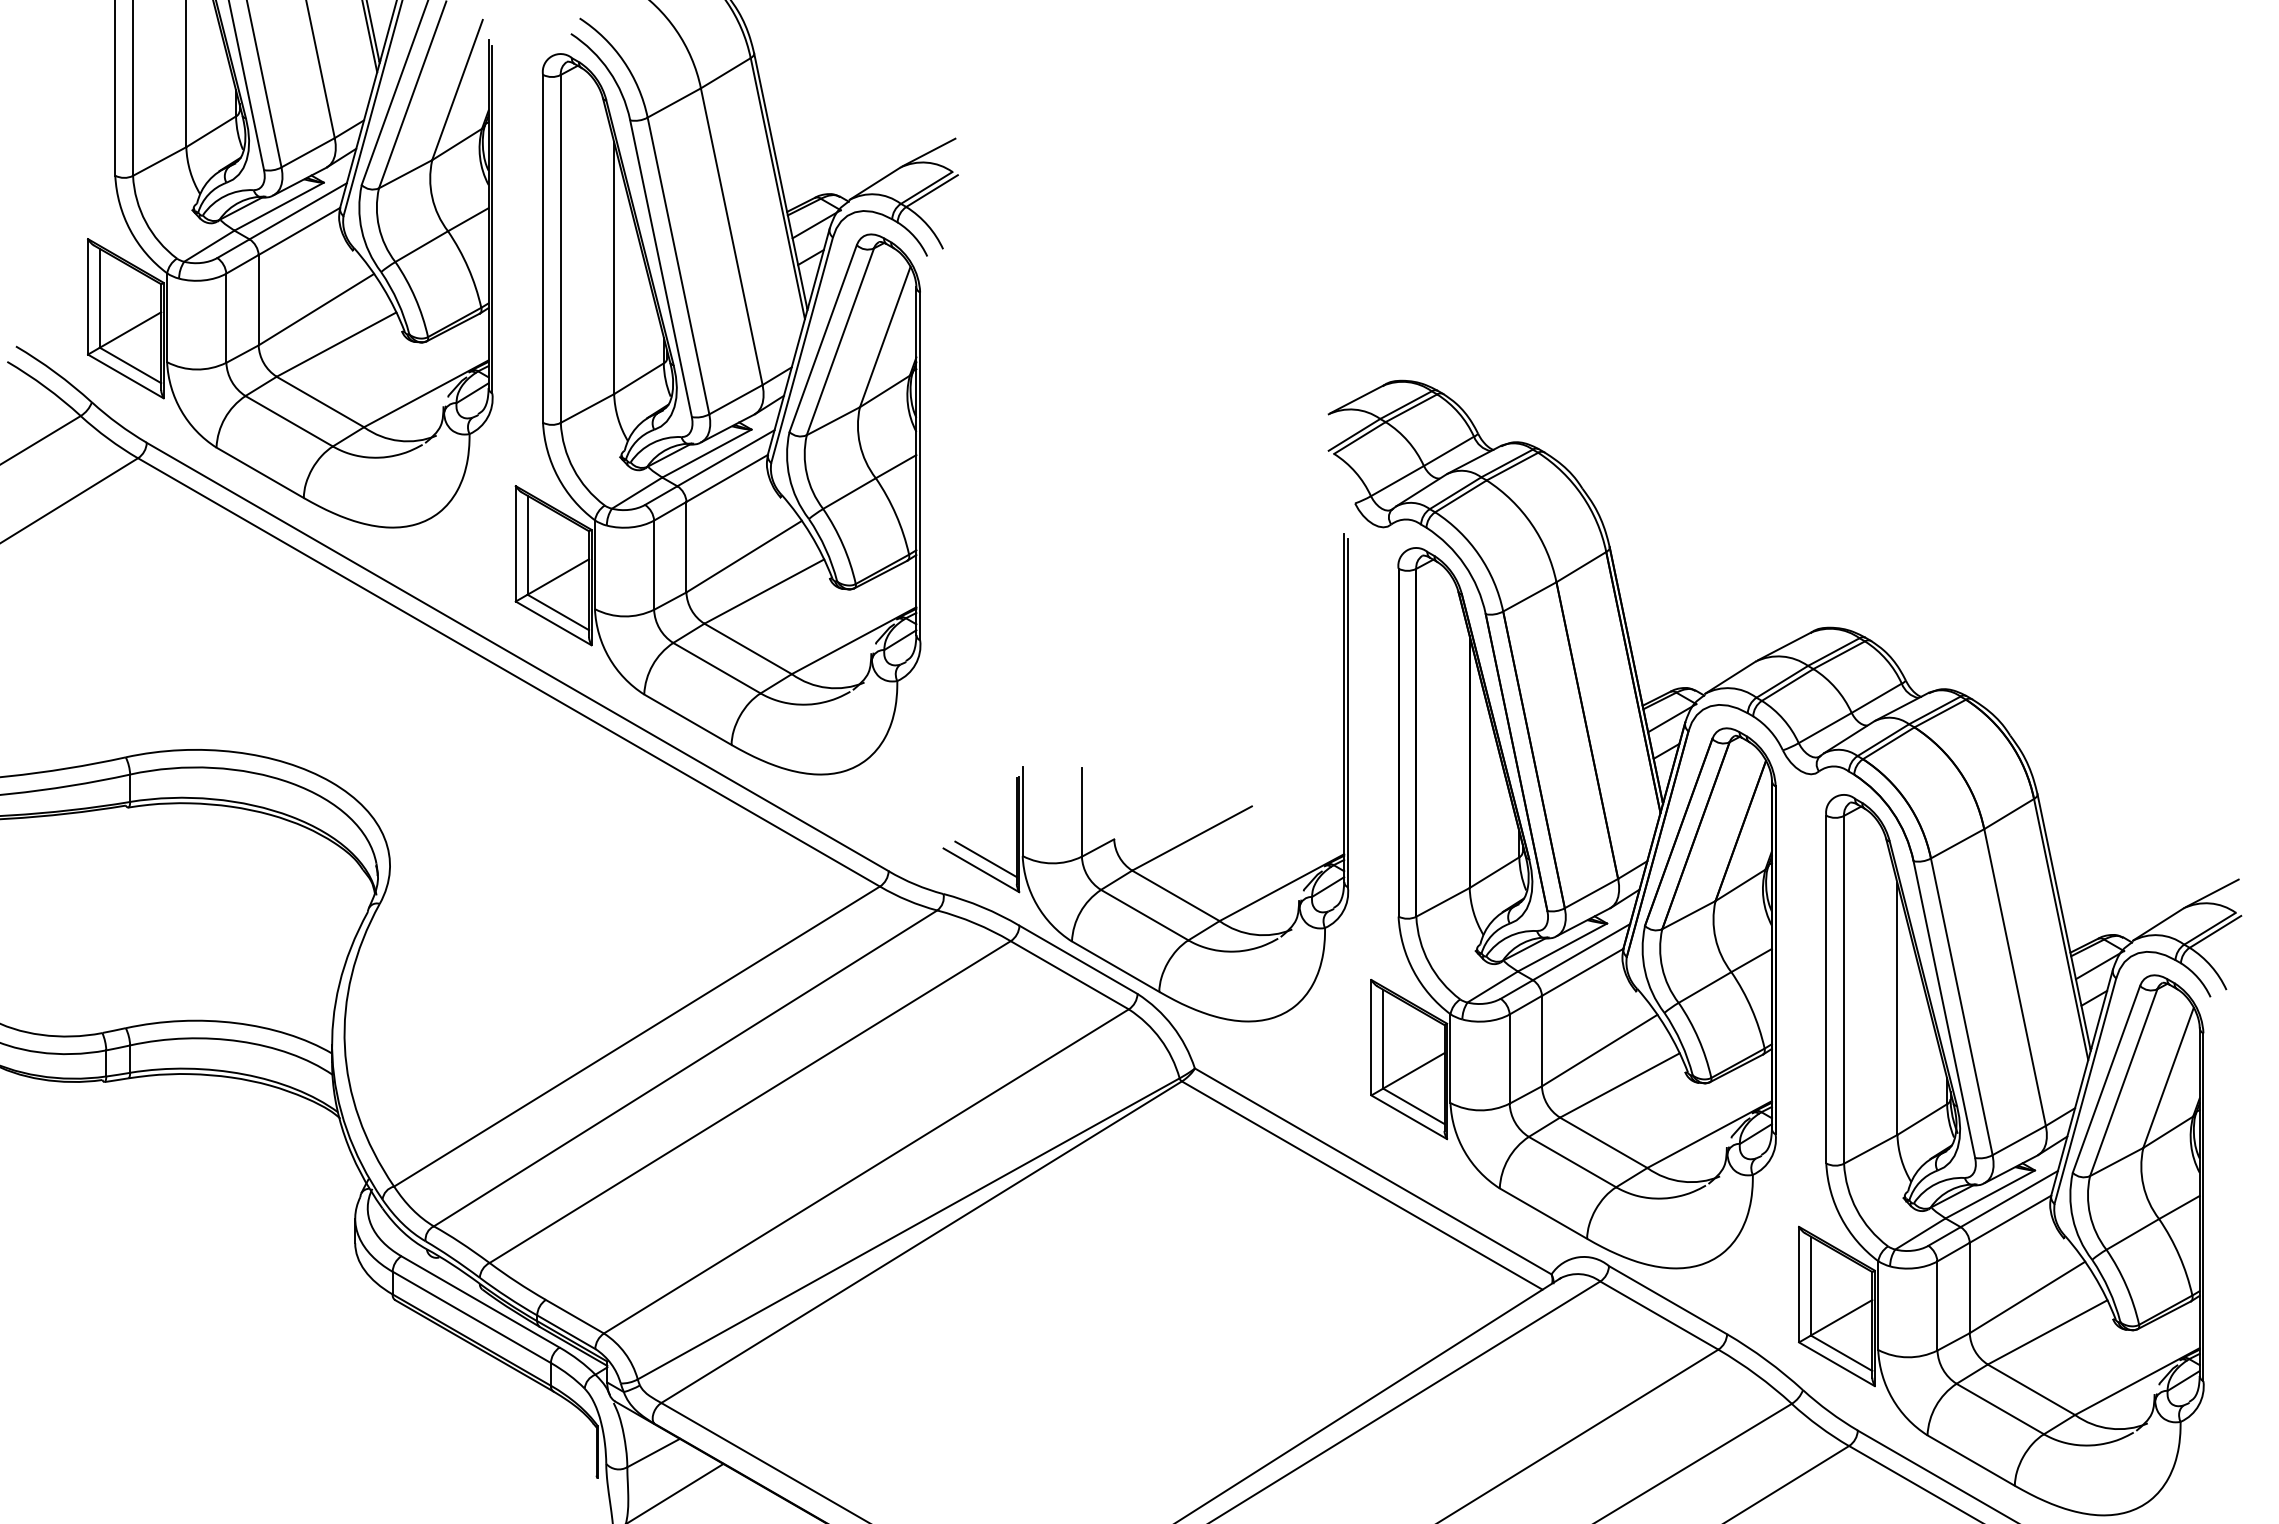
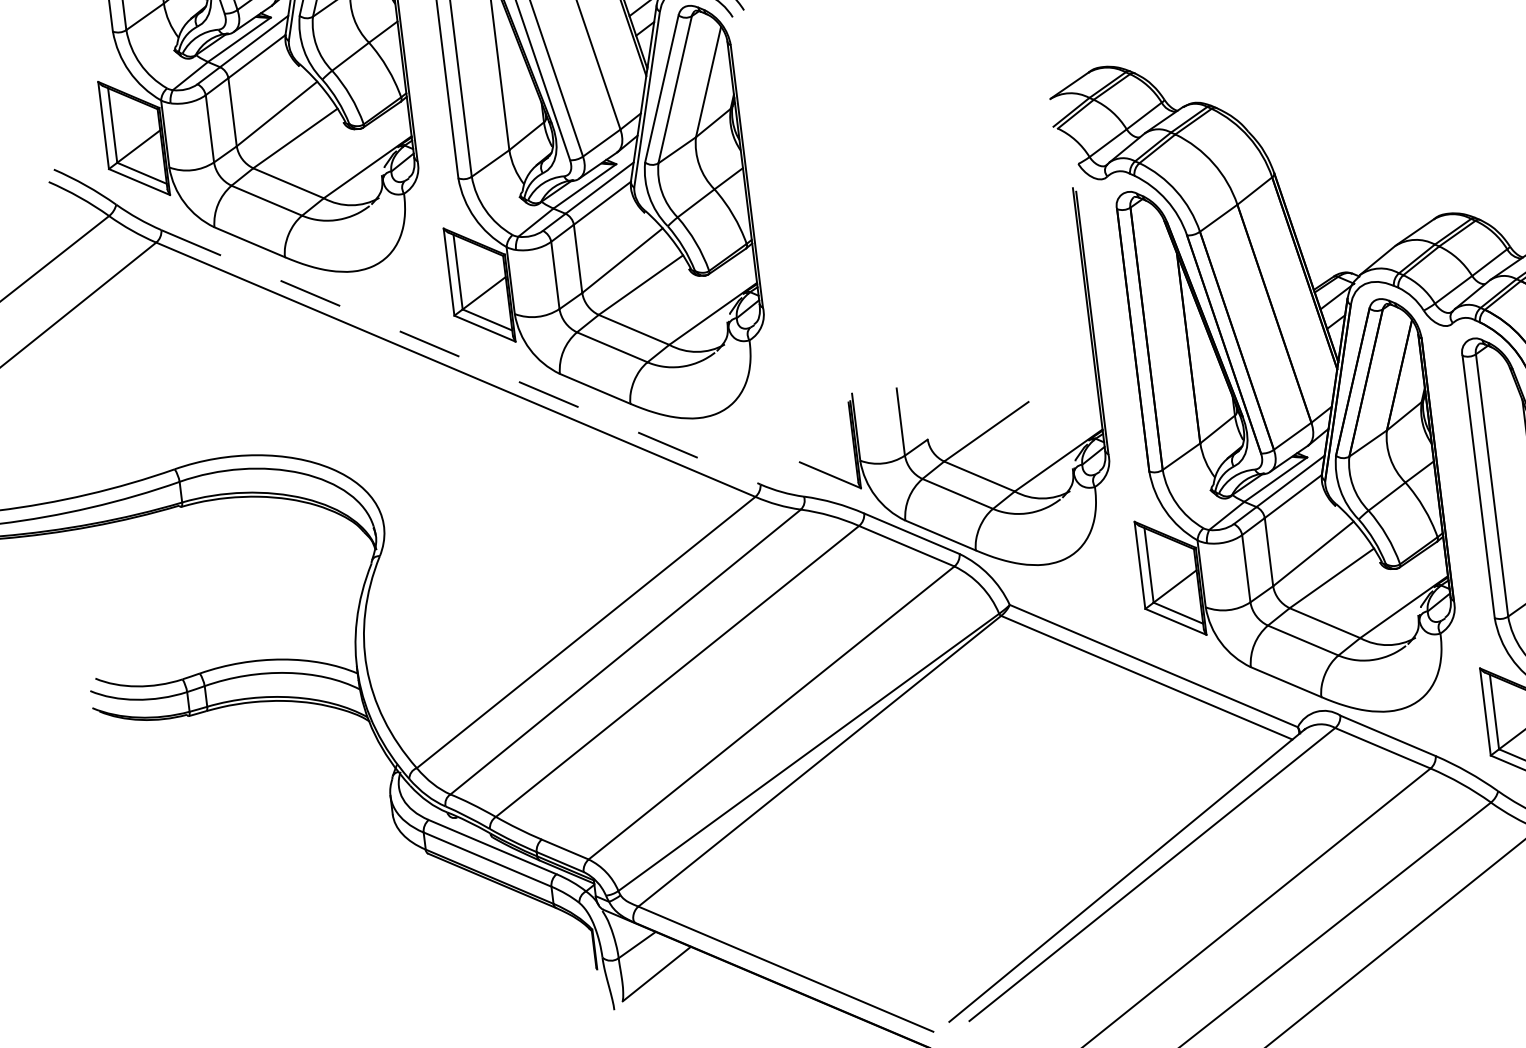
line: (518, 657) -> (461, 357), solid -> dashed
line: (985, 859) -> (832, 466), removed

